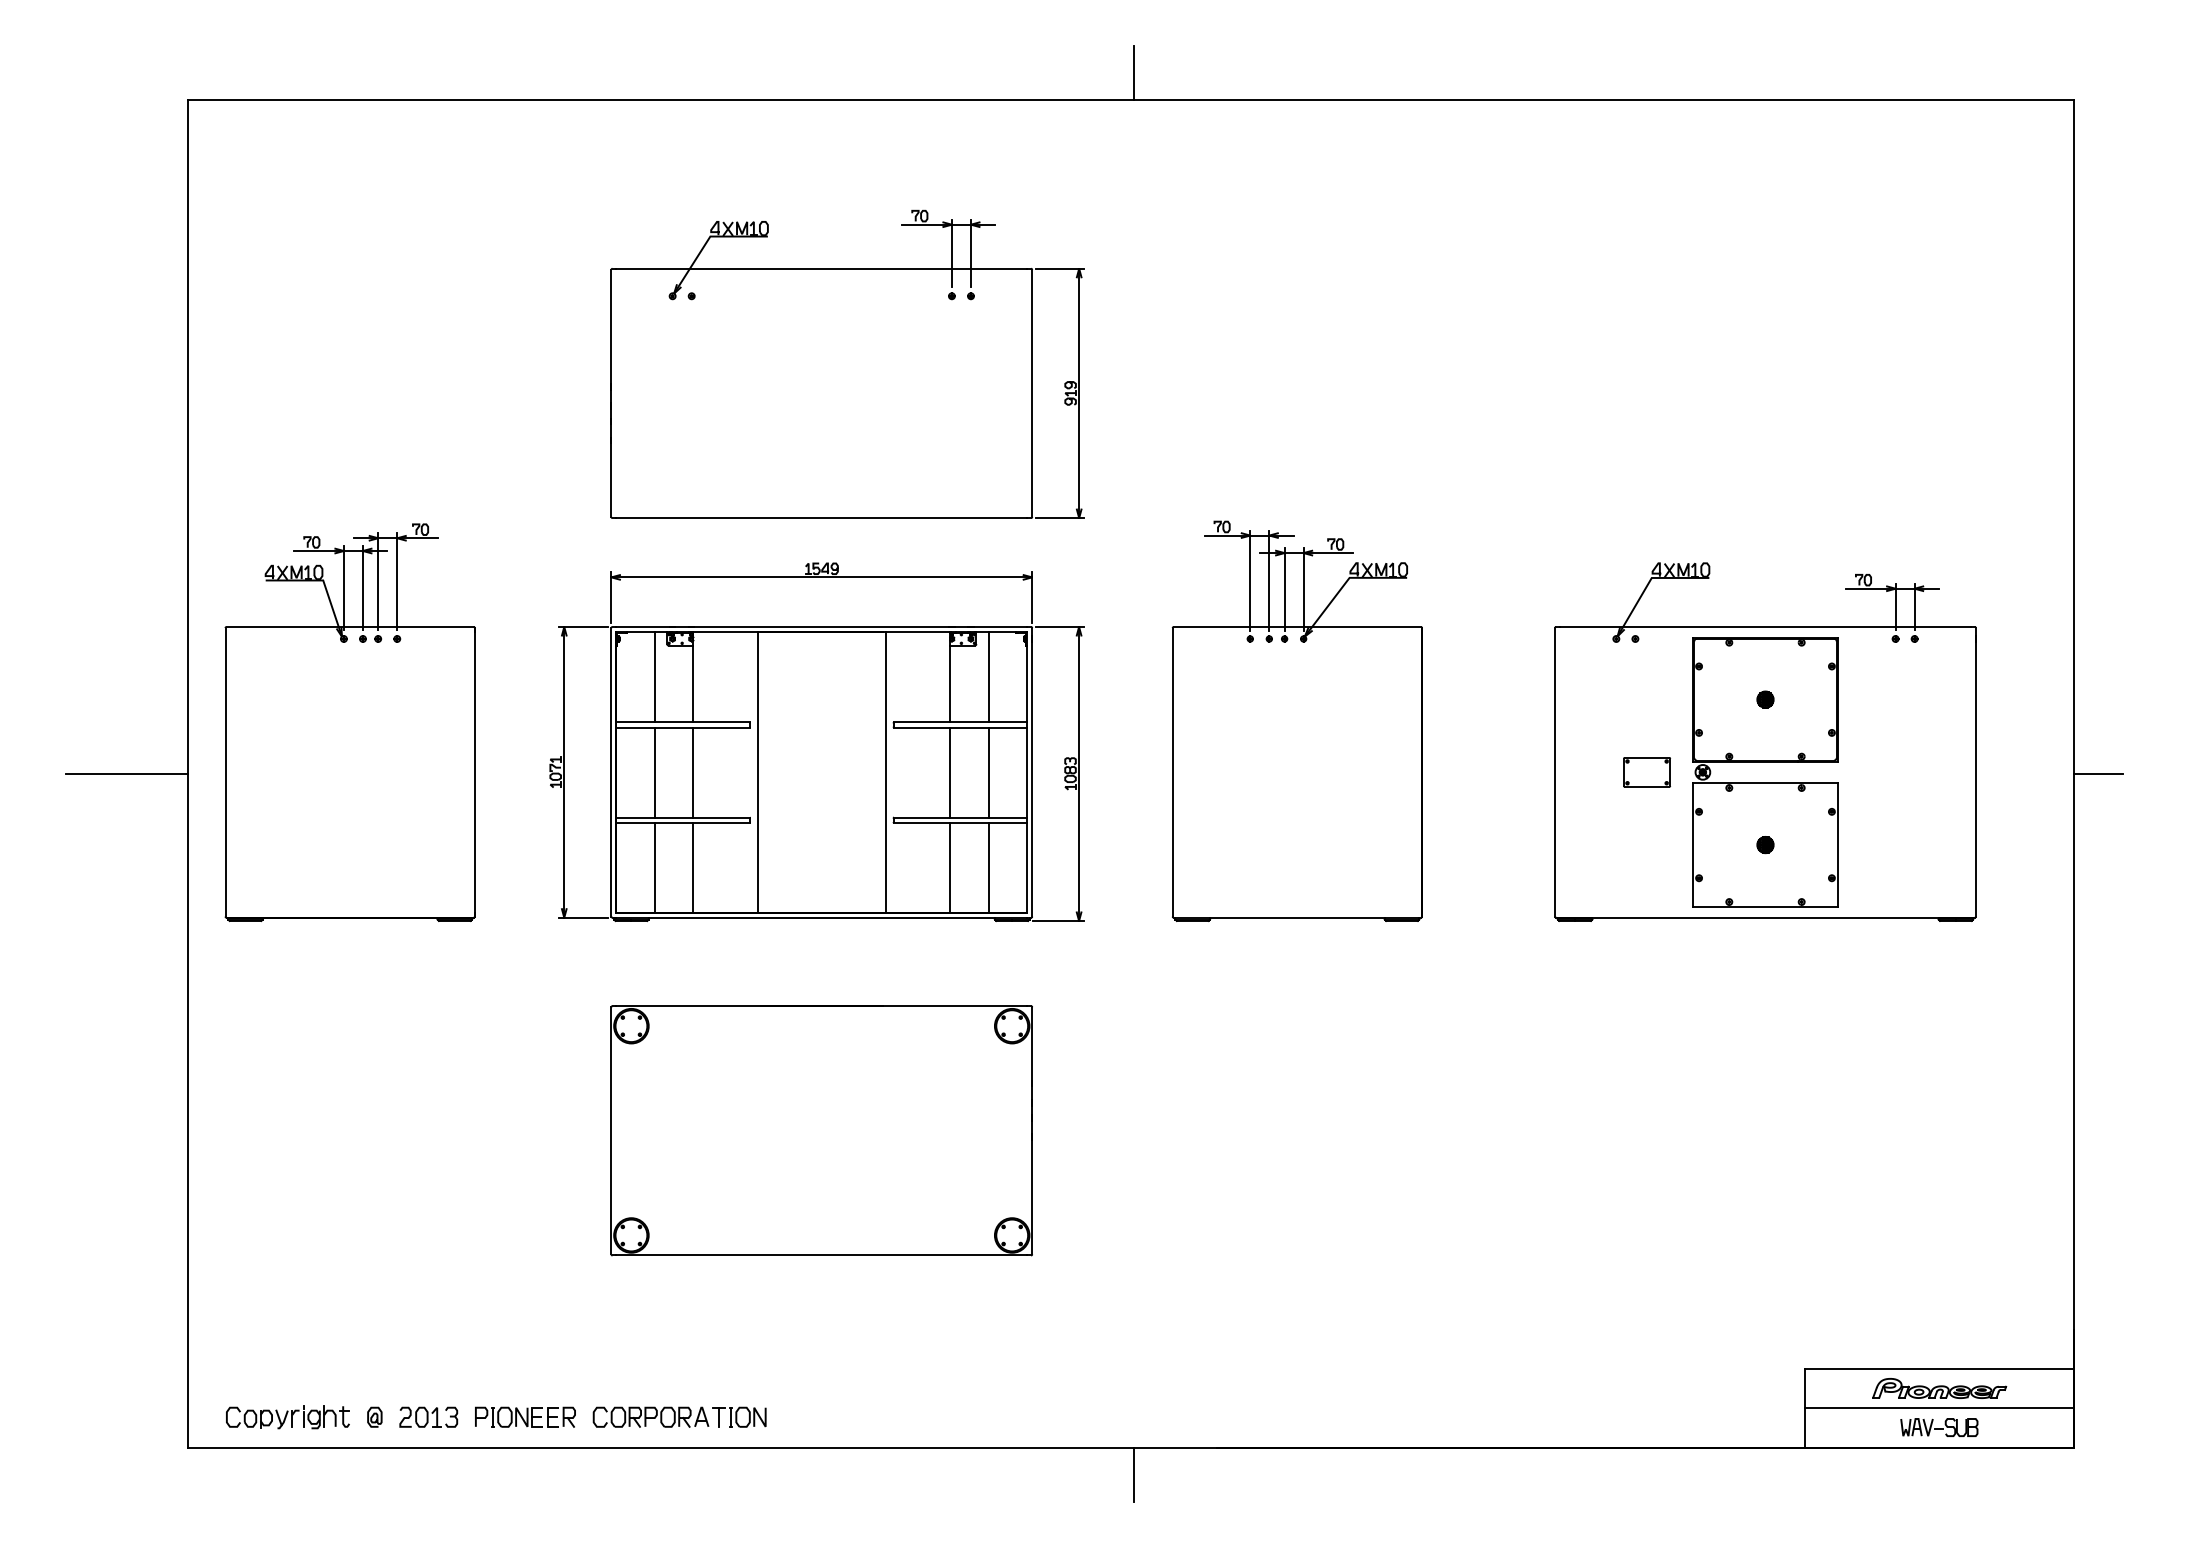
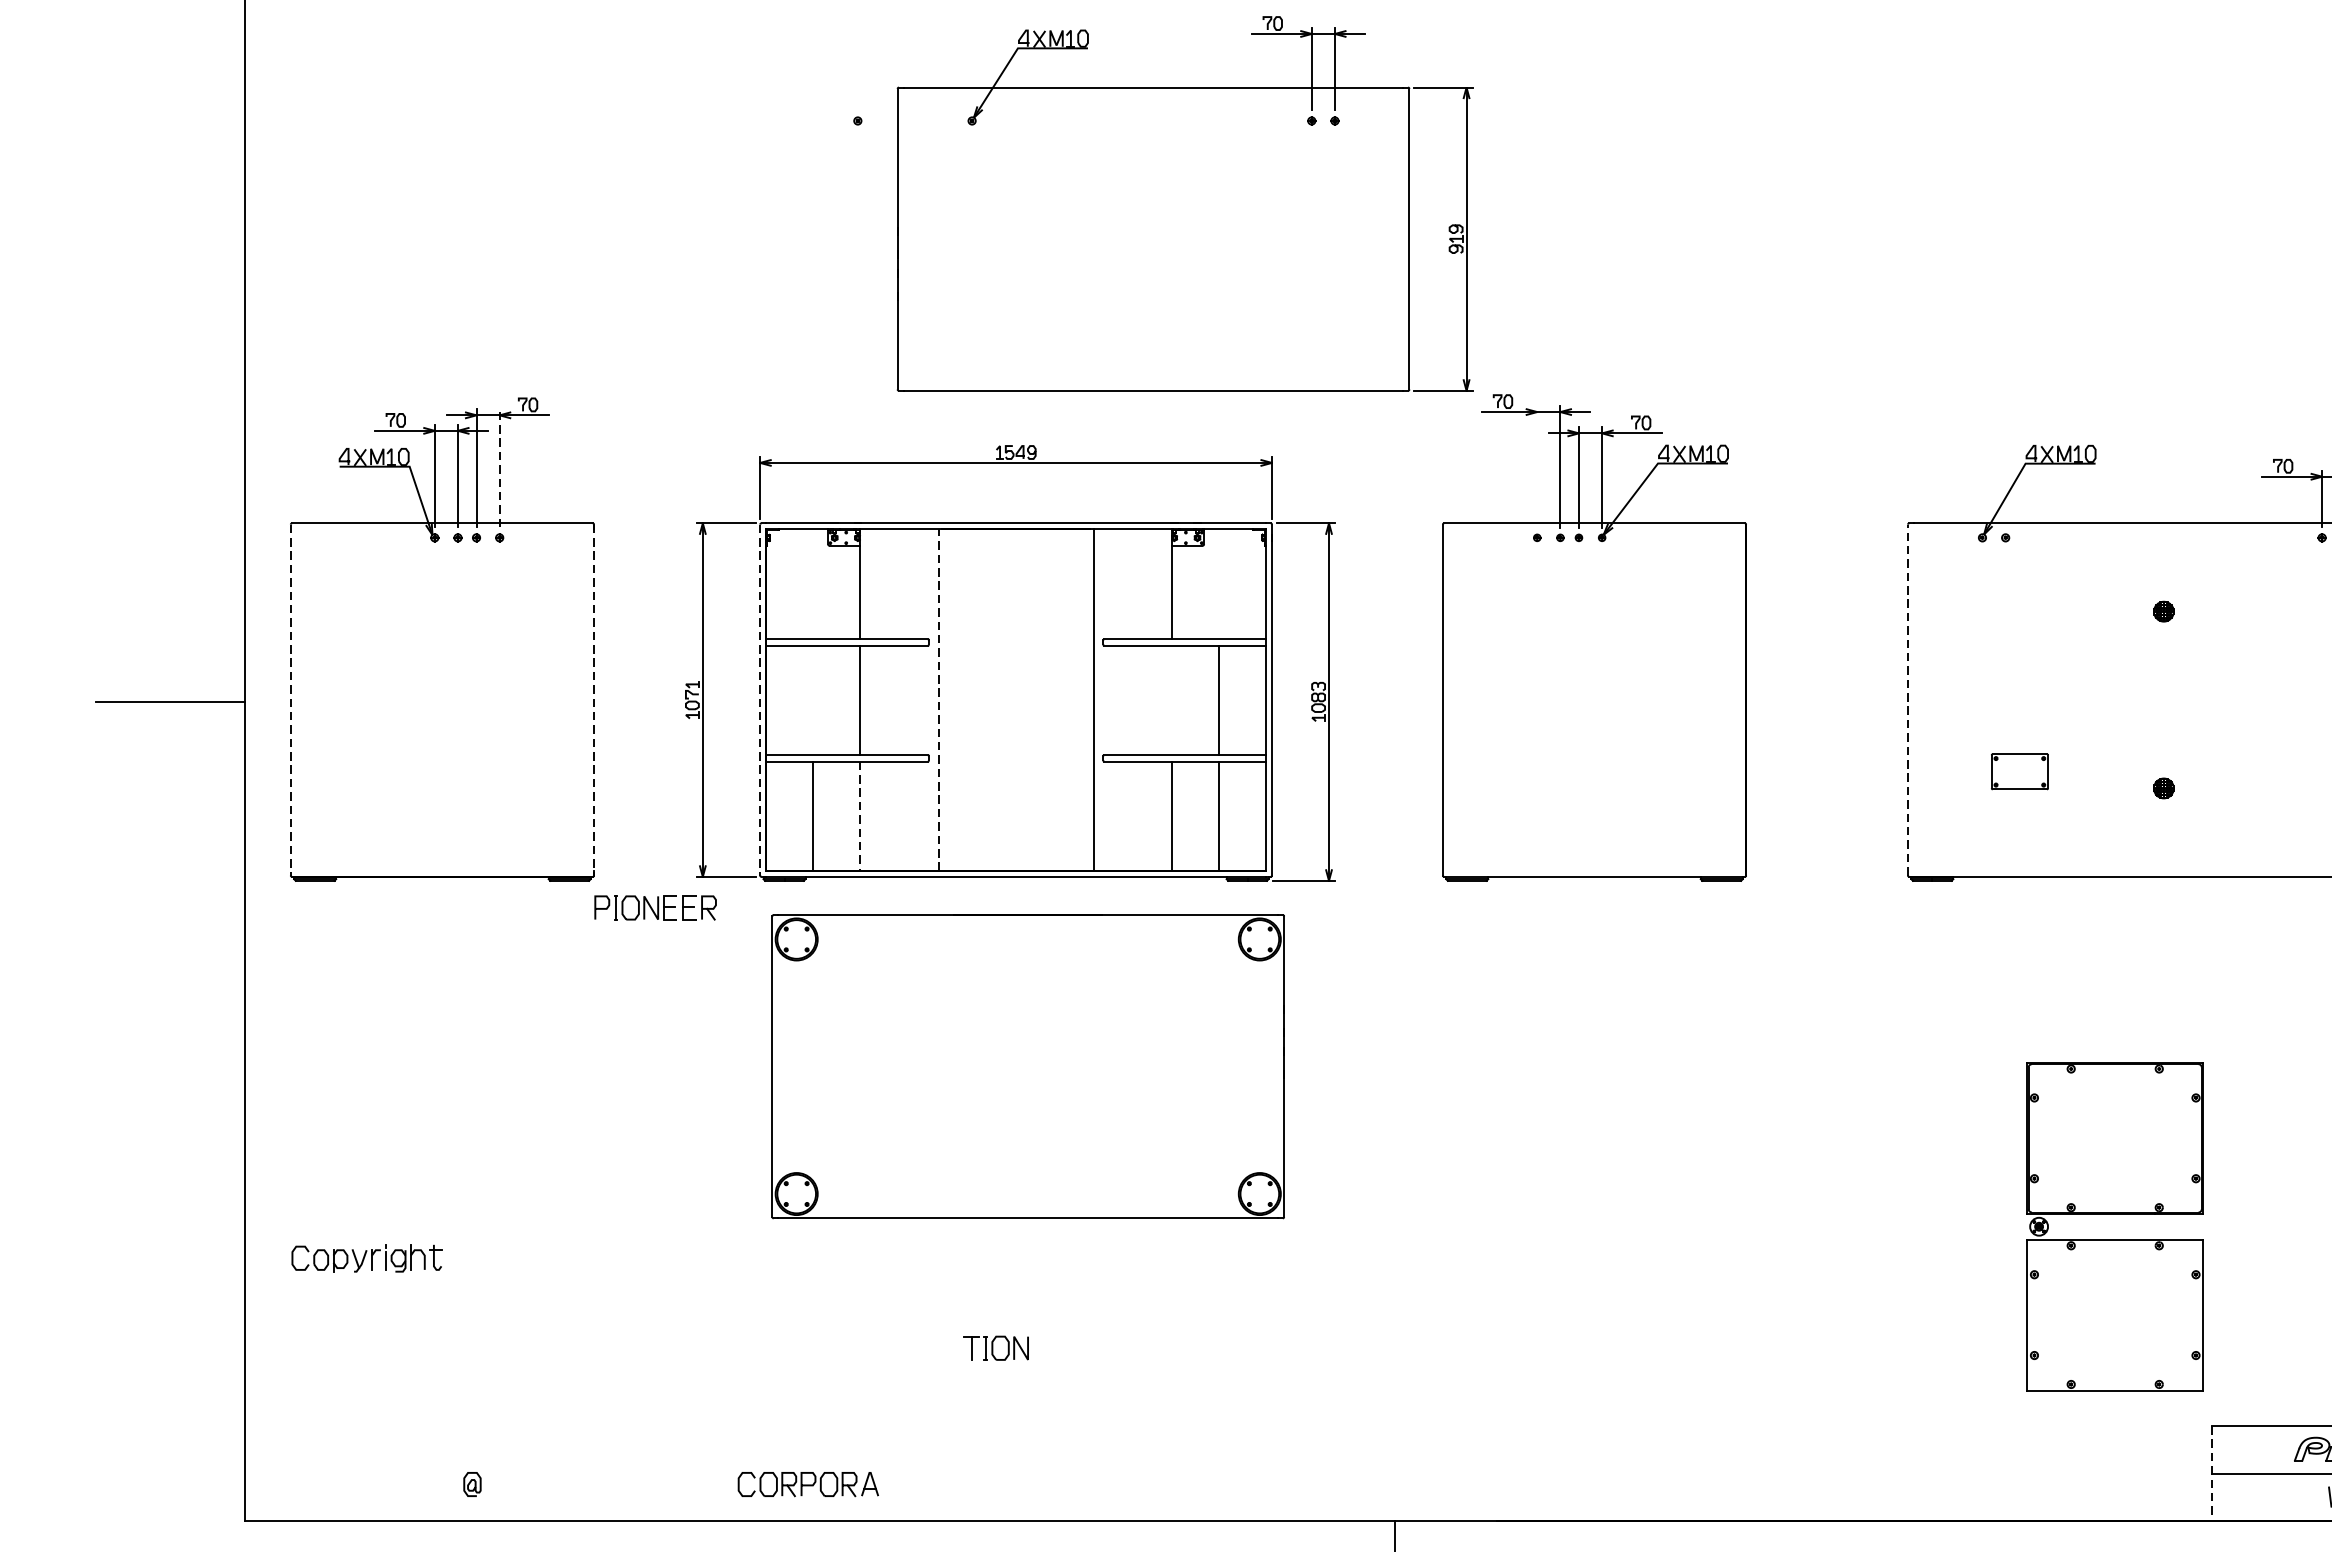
part: (847, 363) -> (1184, 202), moved
line: (1250, 580) -> (1537, 466), removed
line: (397, 581) -> (499, 467), solid -> dashed
line: (654, 676) -> (812, 583), removed
line: (988, 676) -> (1218, 583), removed
part: (1765, 762) -> (2115, 1214), moved
line: (758, 771) -> (939, 699), solid -> dashed
line: (1555, 771) -> (1908, 699), solid -> dashed
line: (225, 772) -> (290, 700), solid -> dashed
line: (474, 772) -> (593, 700), solid -> dashed
line: (611, 772) -> (760, 700), solid -> dashed
line: (654, 772) -> (812, 700), removed
line: (950, 772) -> (1172, 700), removed
part: (1646, 772) -> (2019, 772), moved
line: (693, 867) -> (860, 815), solid -> dashed
part: (821, 1130) -> (1027, 1066), moved
line: (1804, 1408) -> (2211, 1473), solid -> dashed
part: (428, 1416) -> (537, 1483), removed
part: (525, 1416) -> (655, 907), moved
part: (739, 1416) -> (996, 1347), moved
part: (287, 1417) -> (366, 1258), moved

